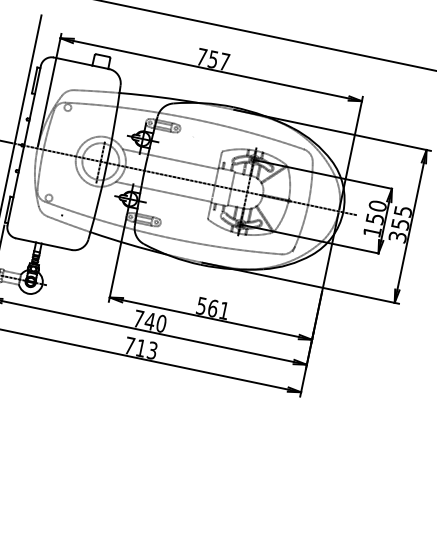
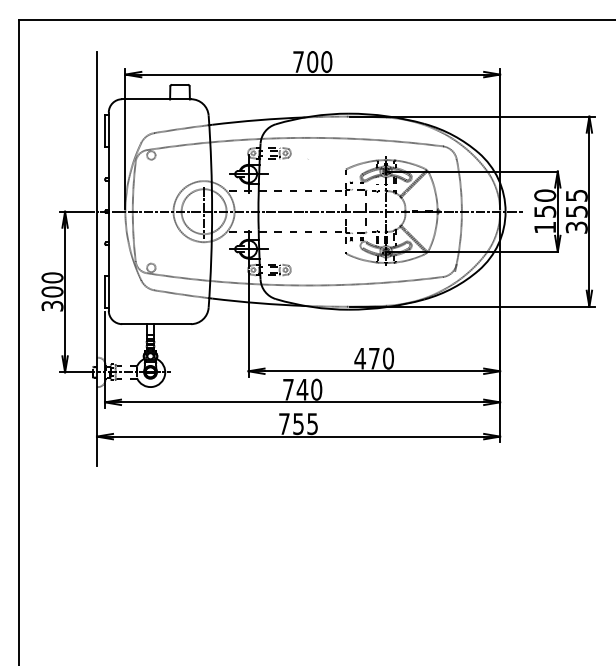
text: (218, 61) -> (319, 62), 757 -> 700
text: (212, 308) -> (373, 358), 561 -> 470
text: (146, 349) -> (305, 424), 713 -> 755

